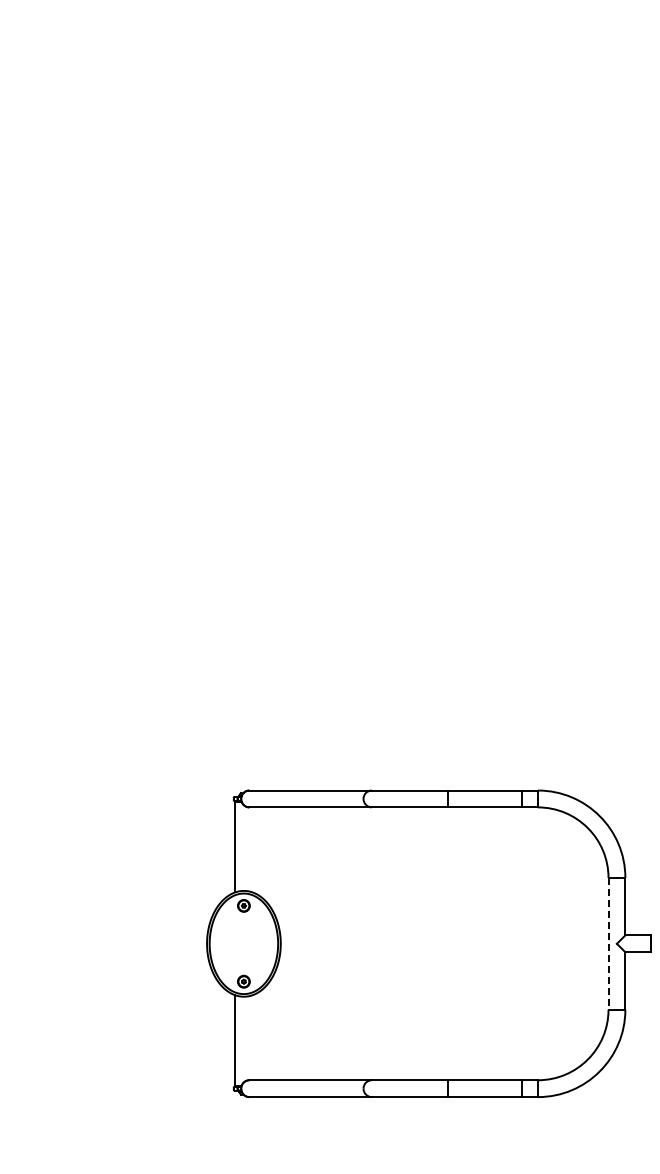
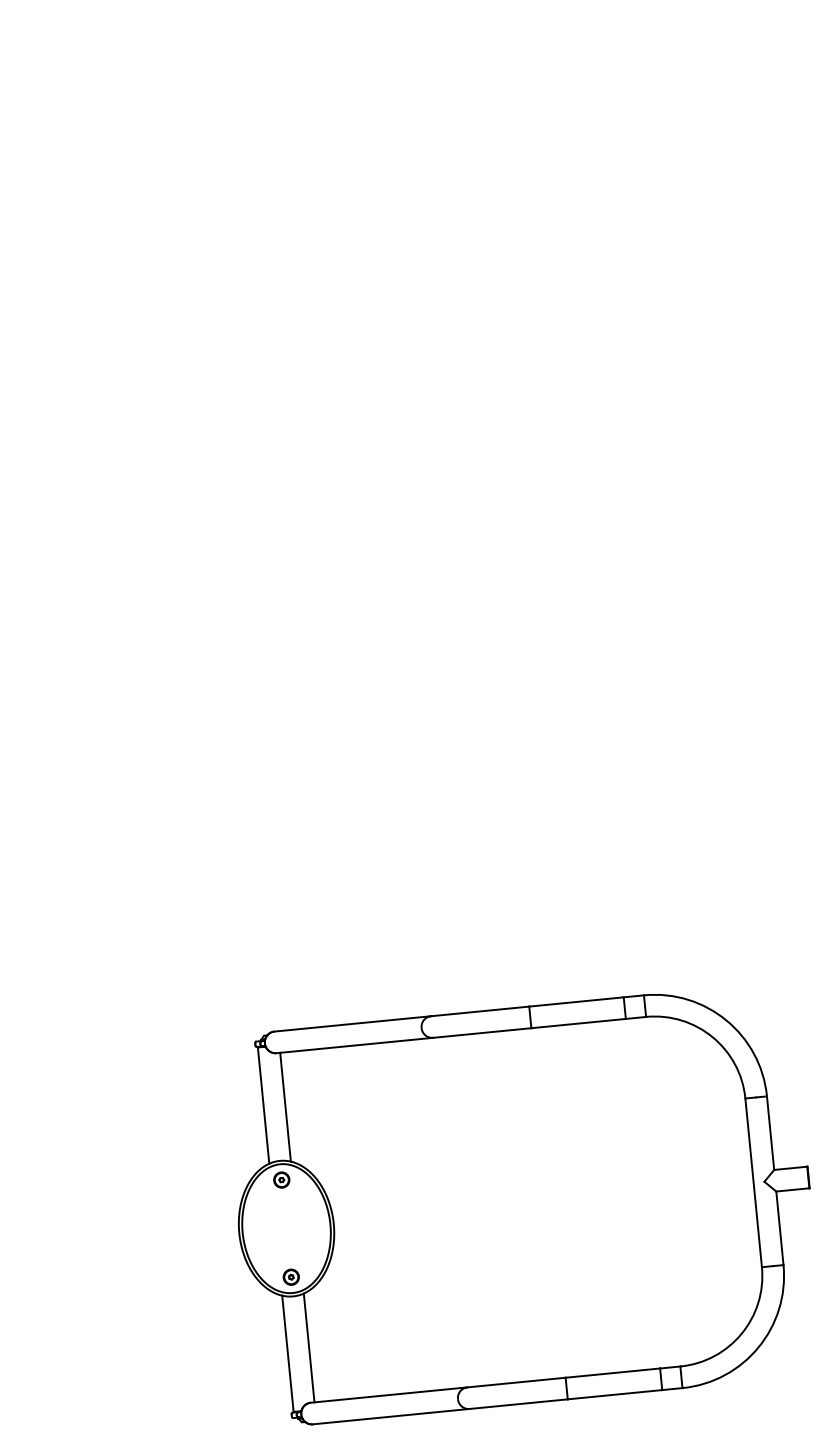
line: (252, 849) -> (285, 1106), added
line: (608, 943) -> (753, 1182), dashed -> solid
line: (252, 1037) -> (309, 1347), added

